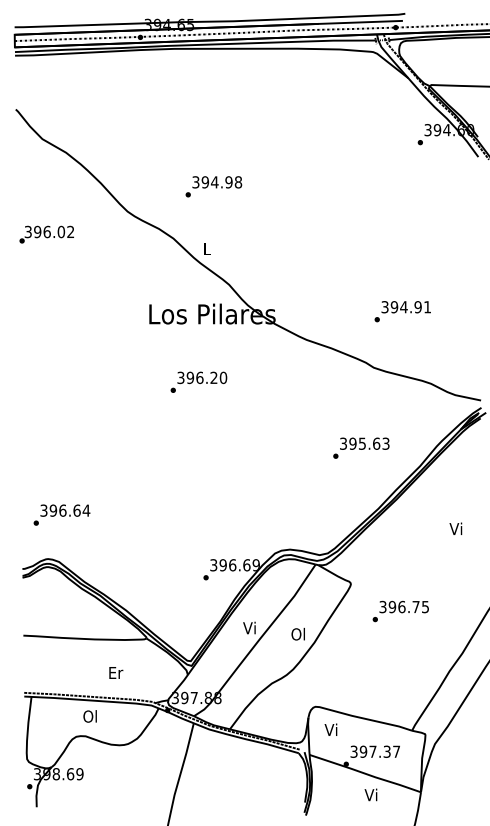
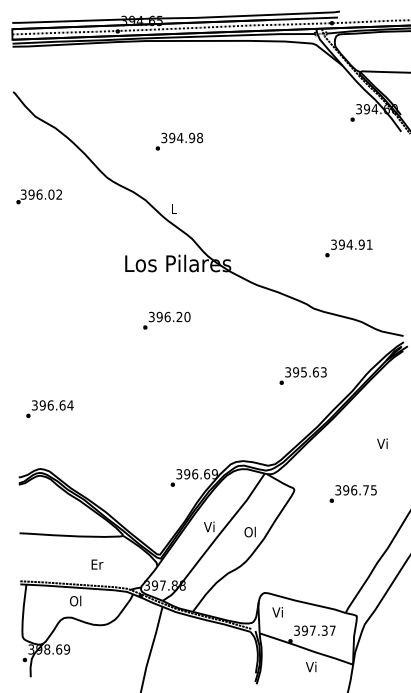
text: (214, 186) -> (179, 141), moved
text: (402, 311) -> (348, 248), moved
text: (61, 514) -> (49, 408), moved
text: (399, 610) -> (352, 493), moved

